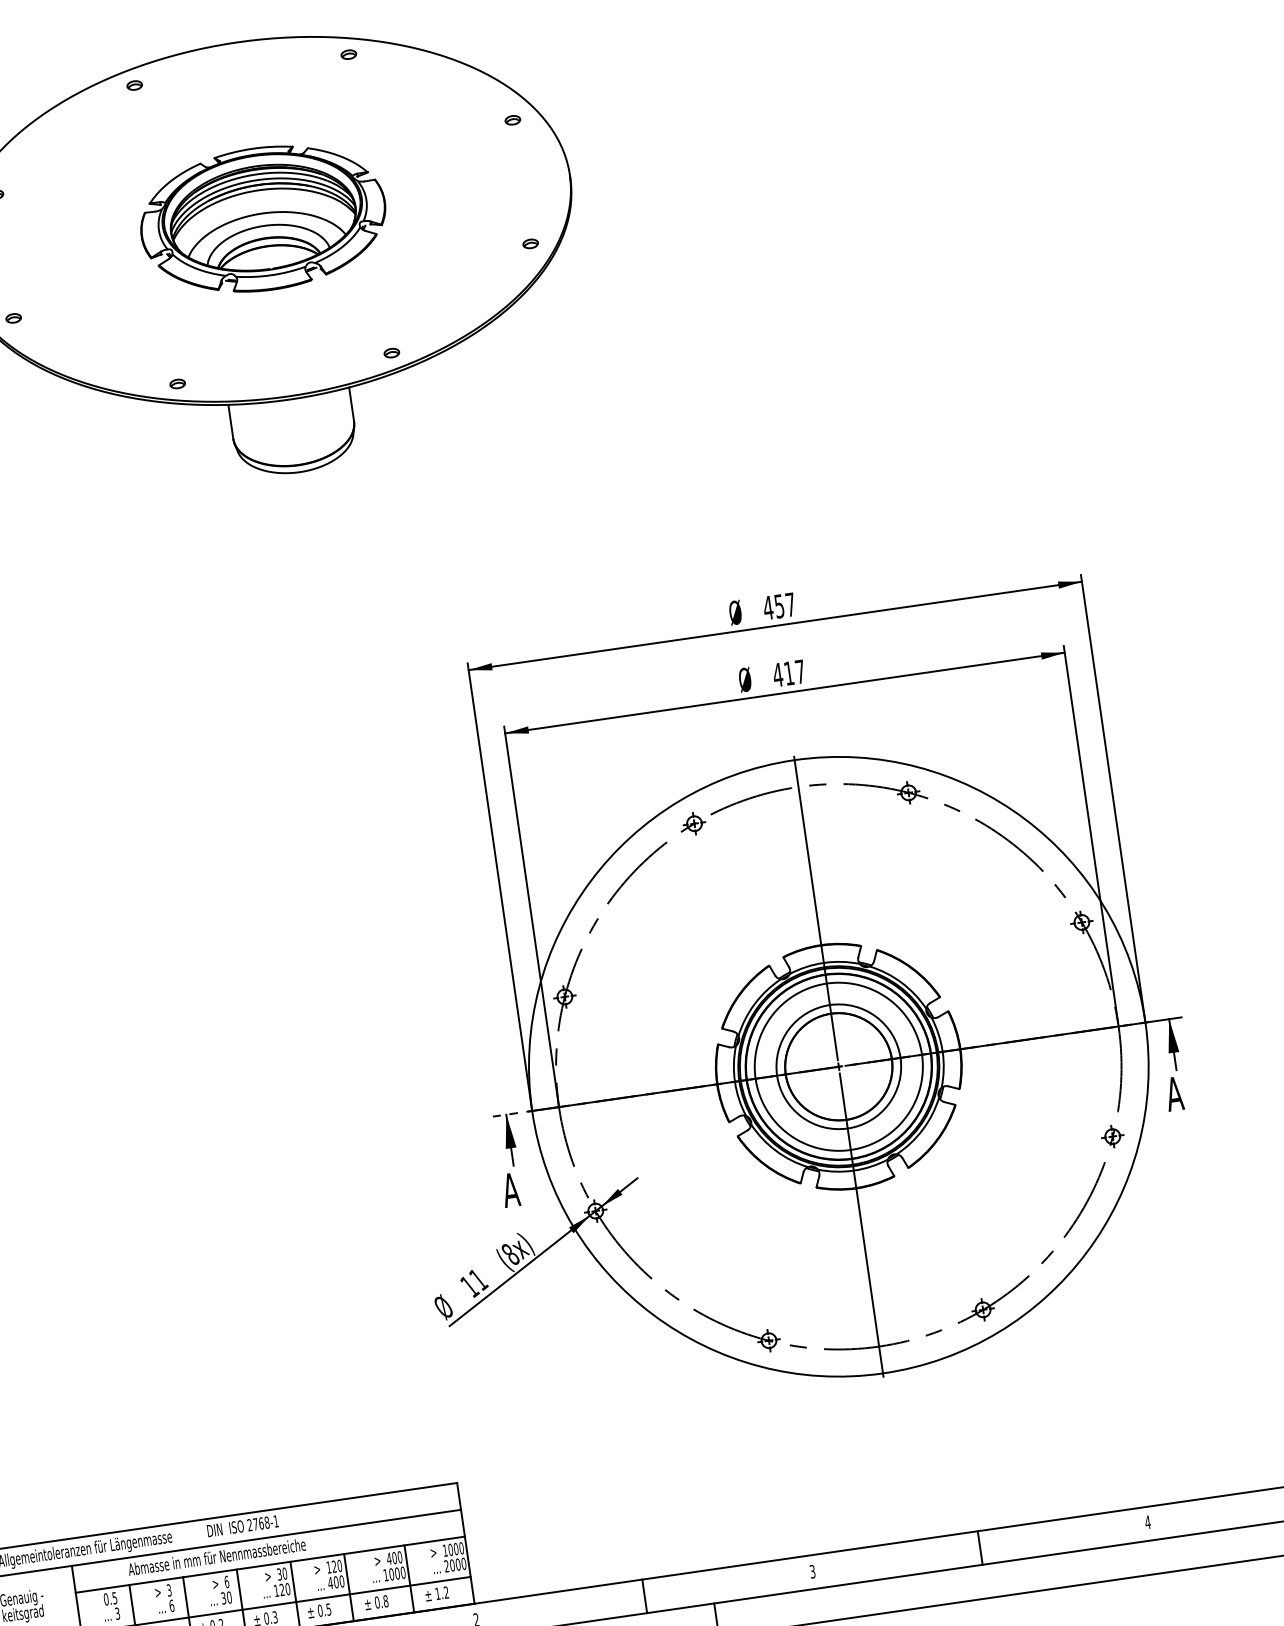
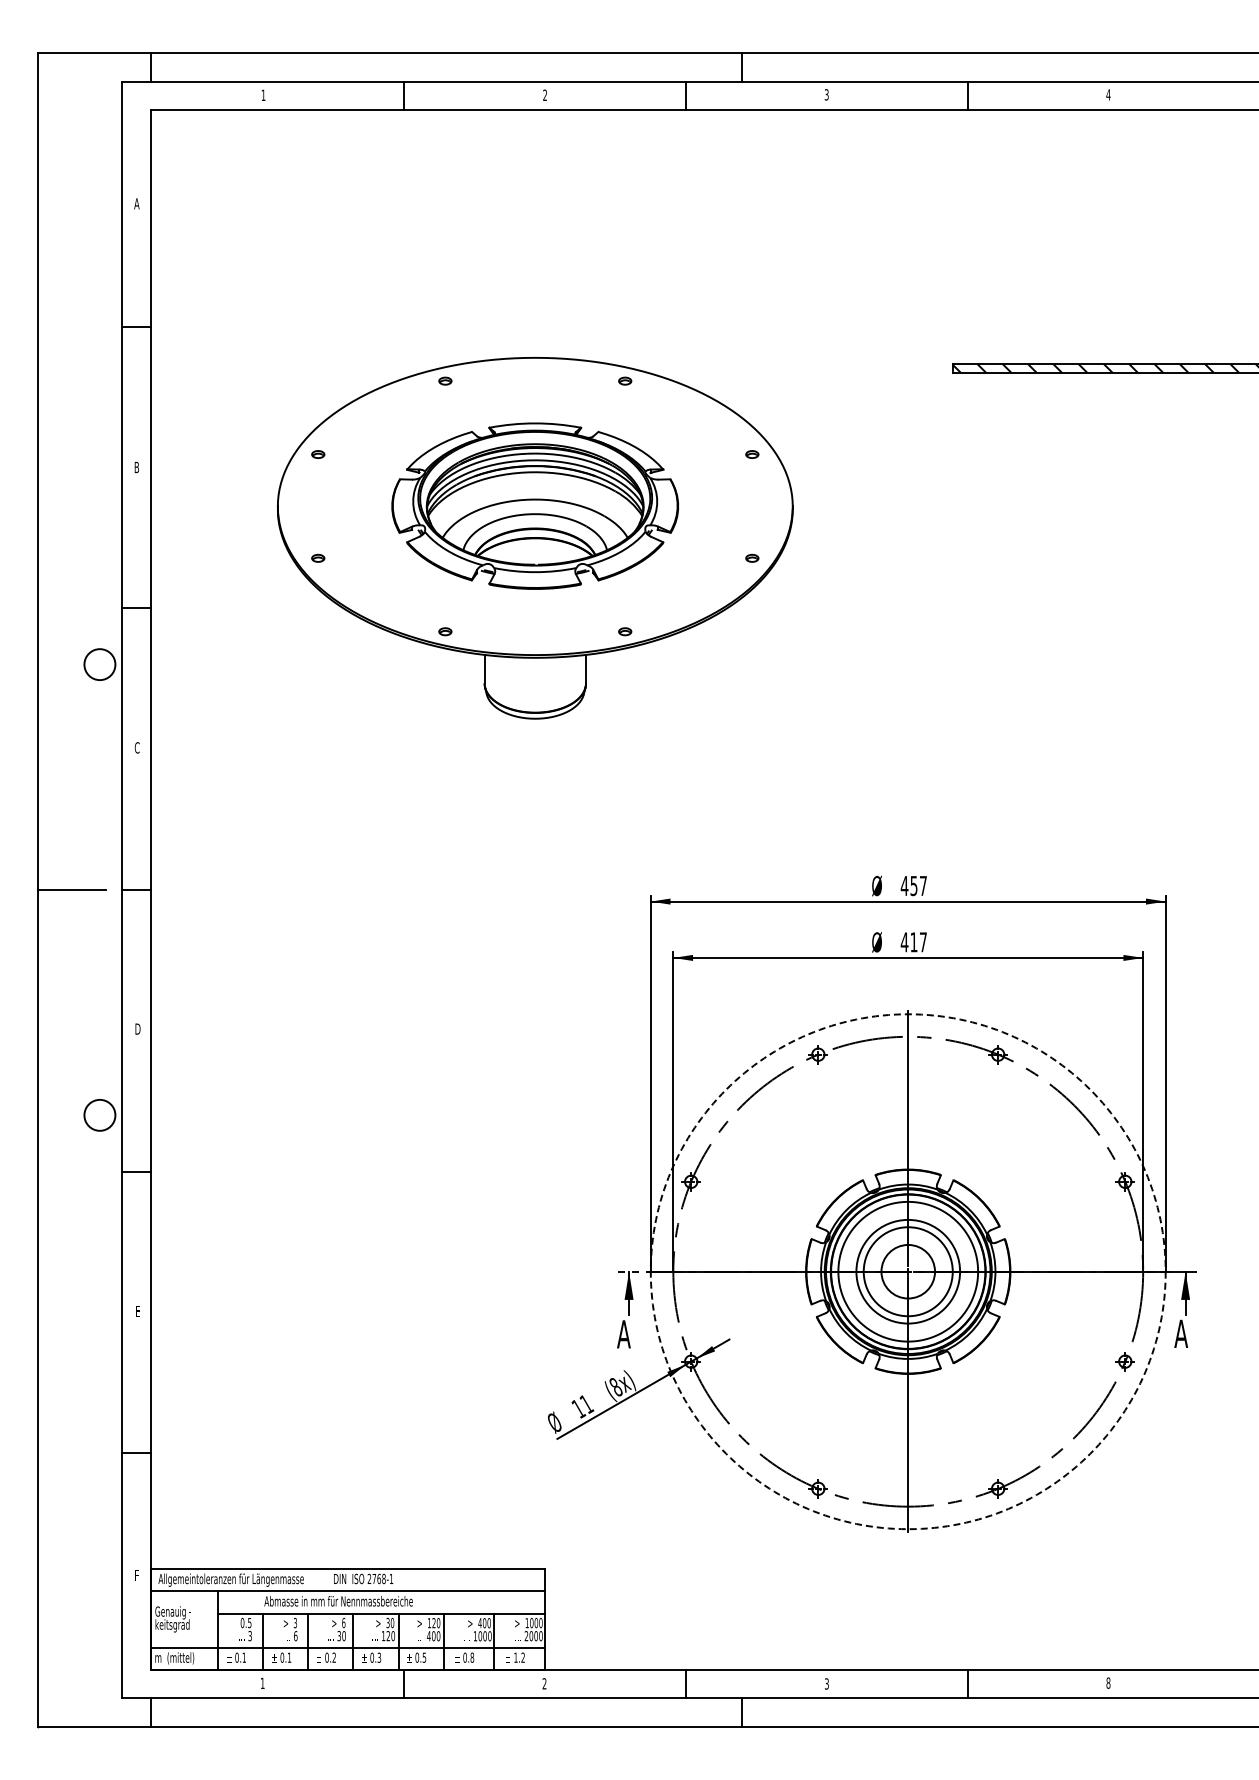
part: (263, 219) -> (535, 506), size x1.4
circle: (837, 1066) -> (907, 1271), size x0.6
circle: (837, 1066) -> (907, 1271), solid -> dashed
text: (1147, 1521) -> (1108, 1682), 4 -> 8

